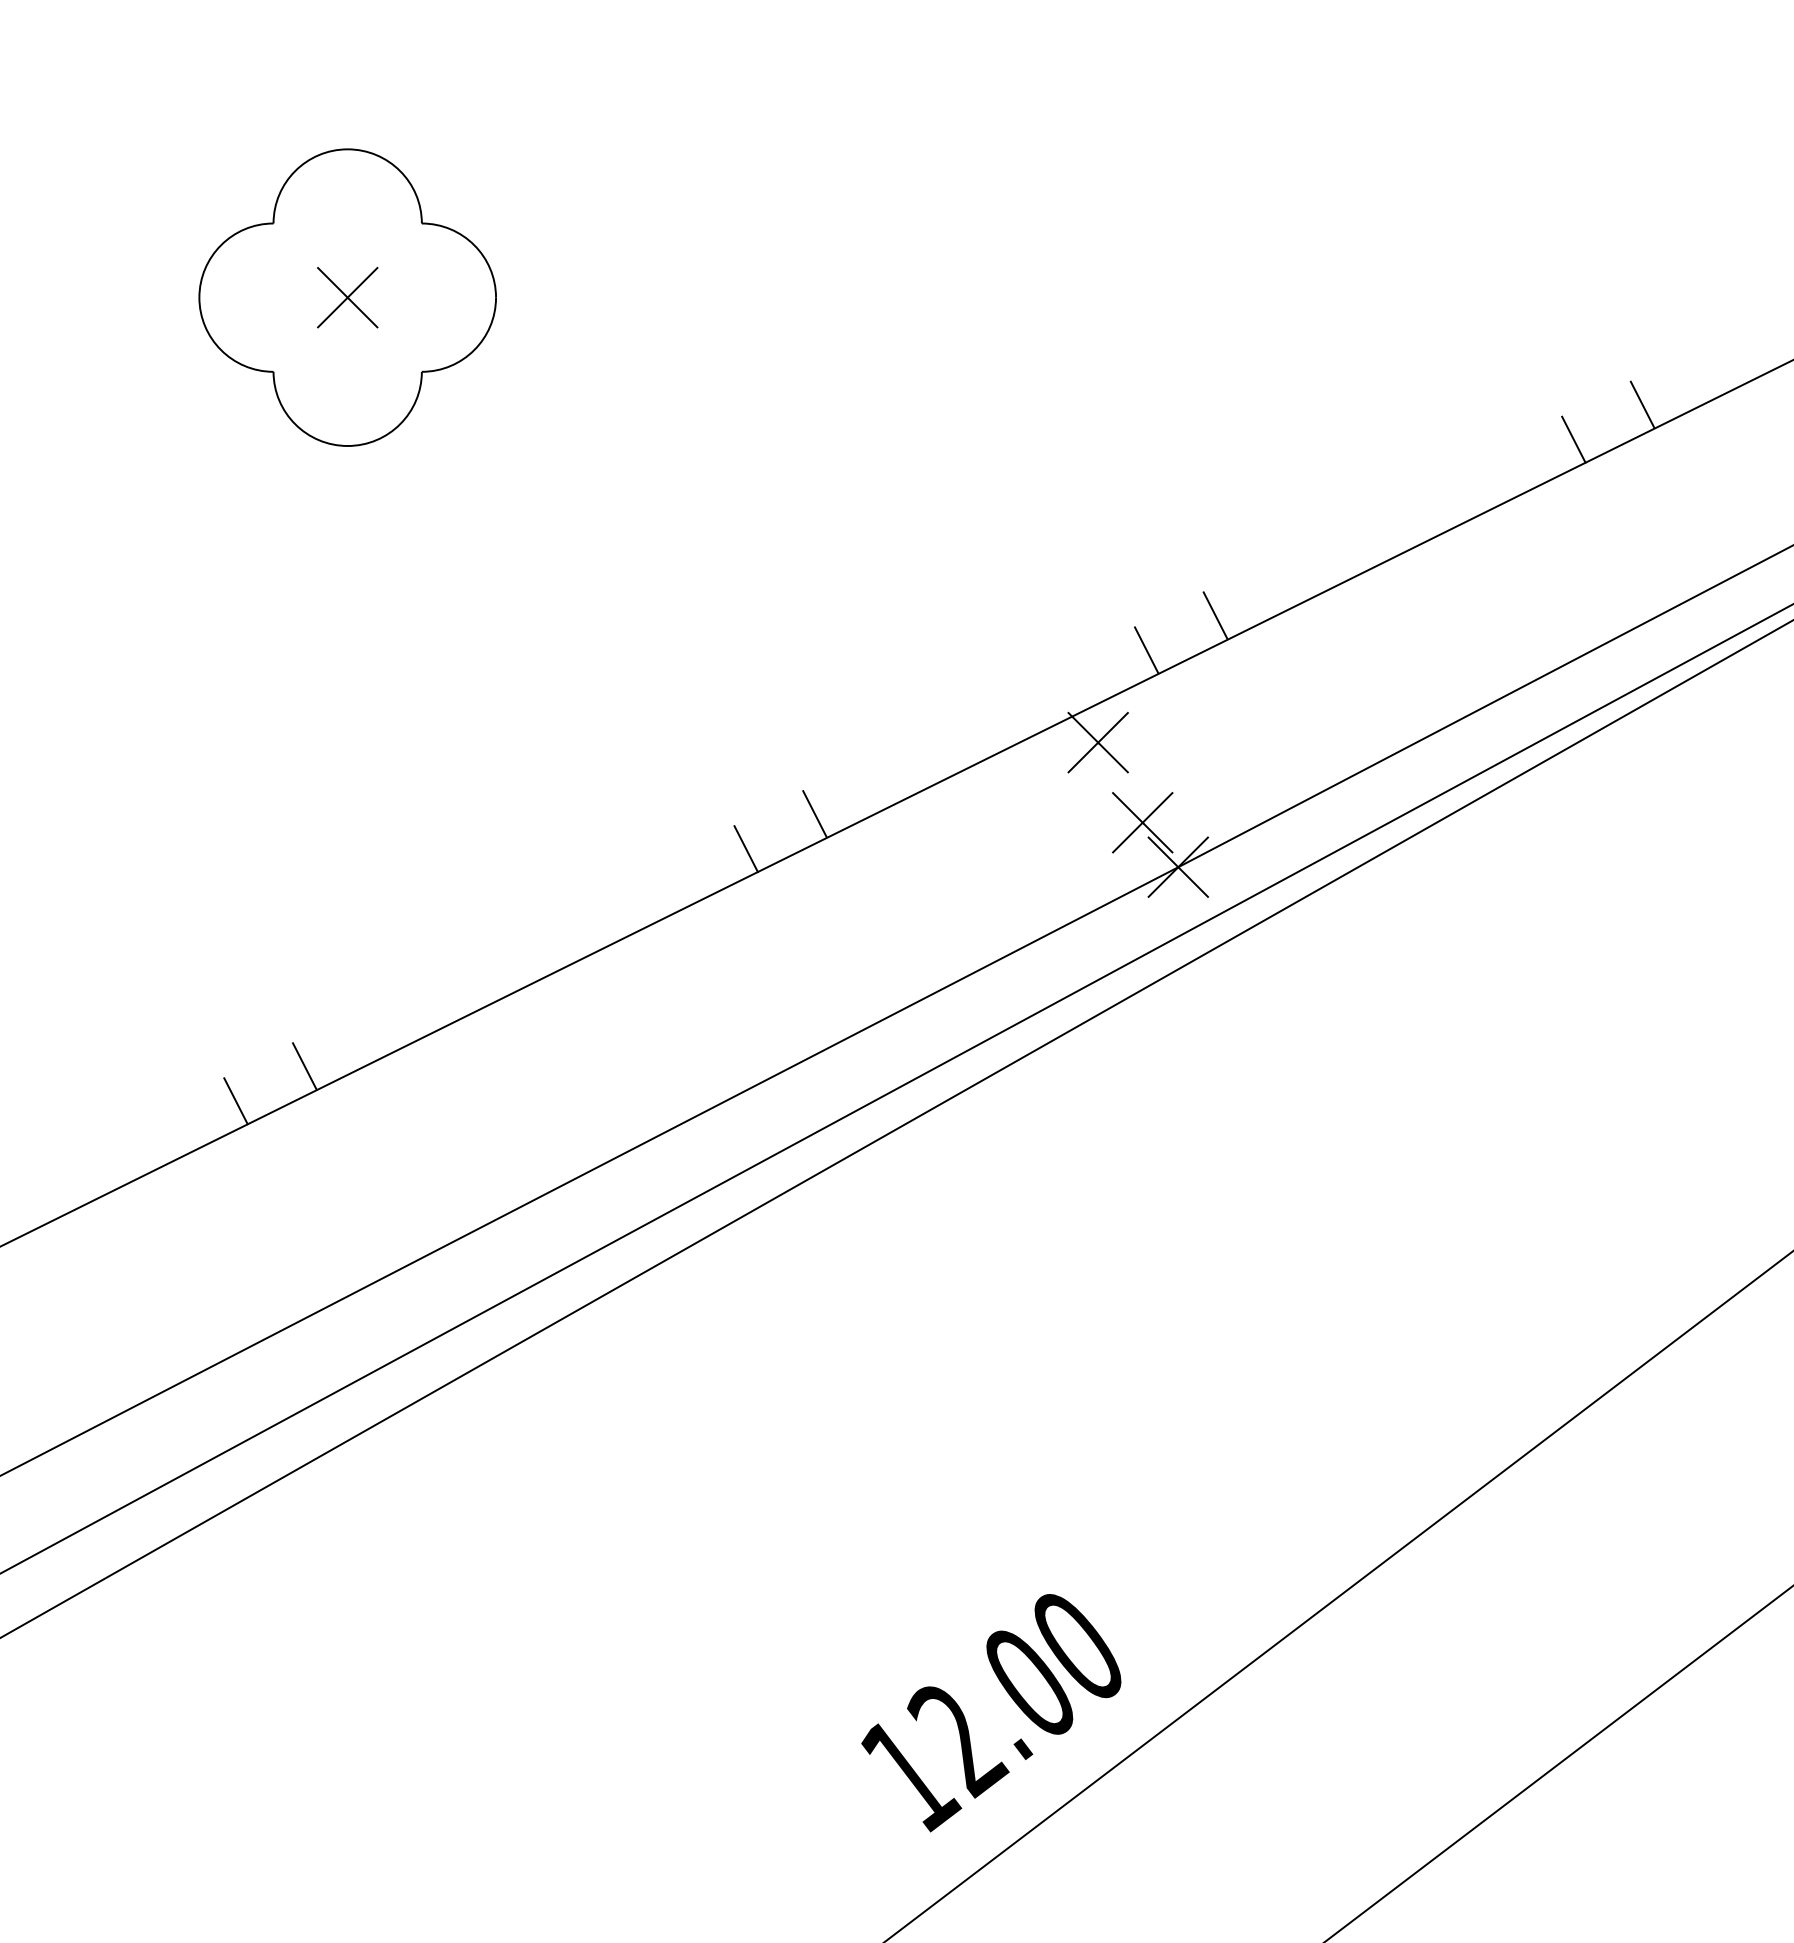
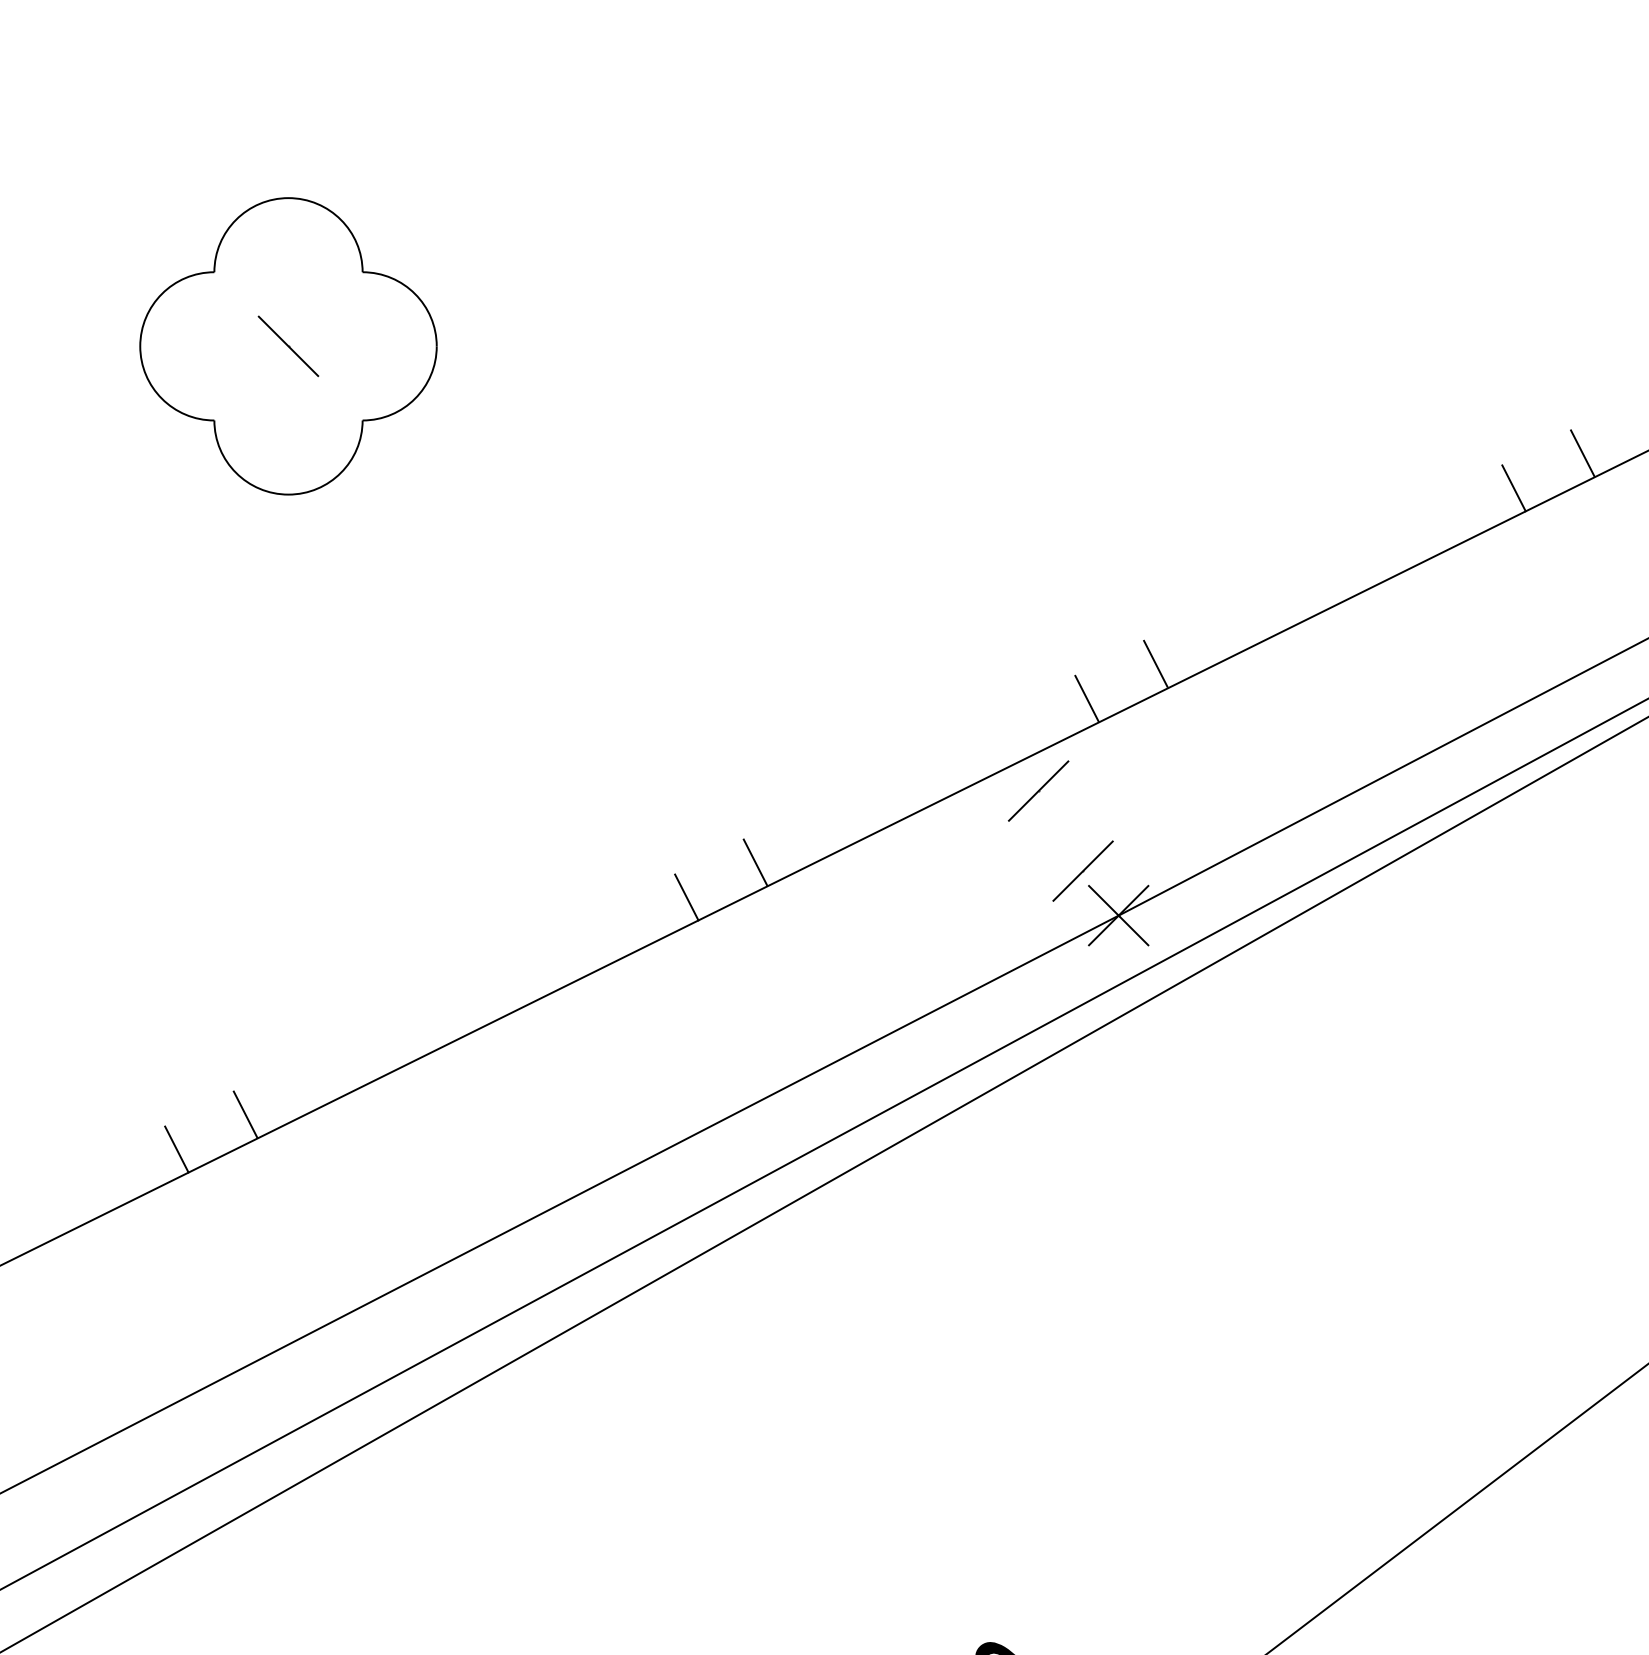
line: (347, 297) -> (288, 346), removed
line: (1097, 742) -> (1037, 790), removed
line: (1142, 822) -> (1082, 870), removed

